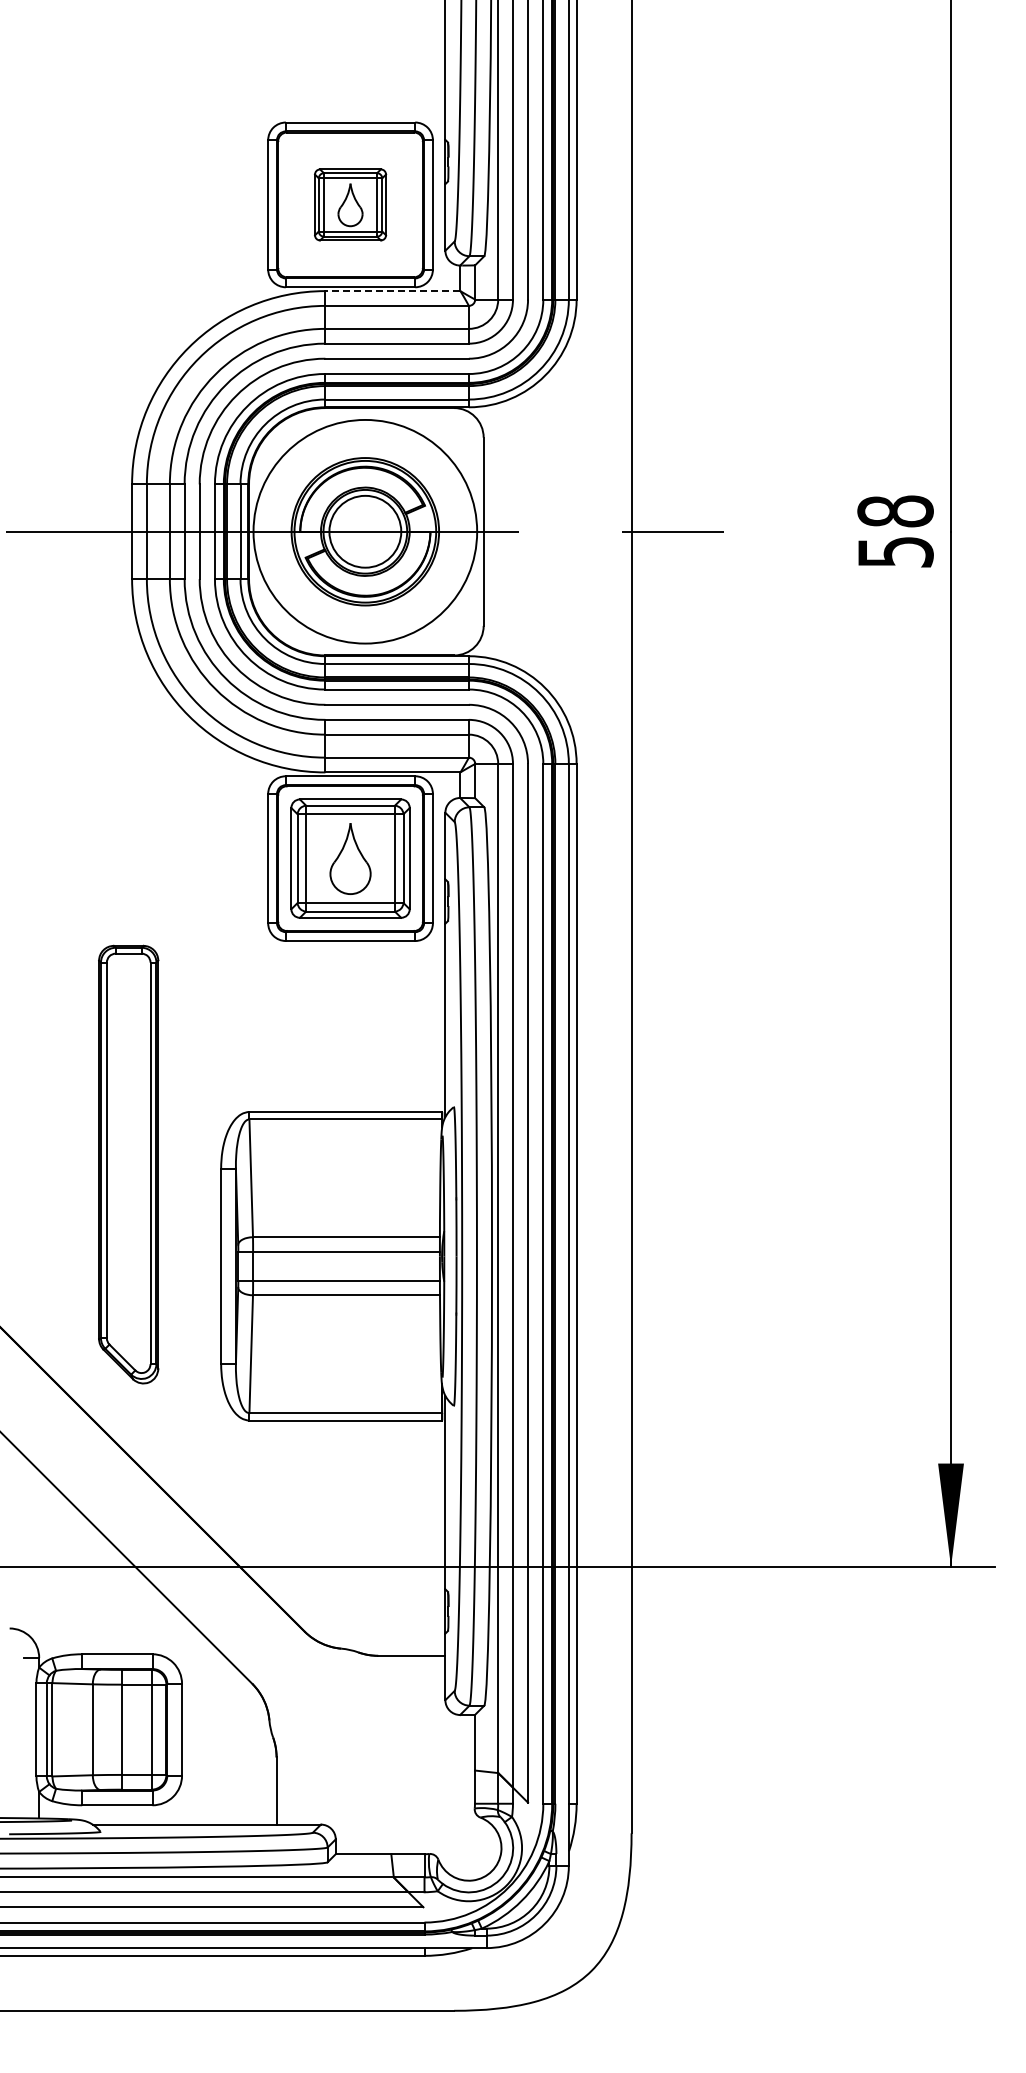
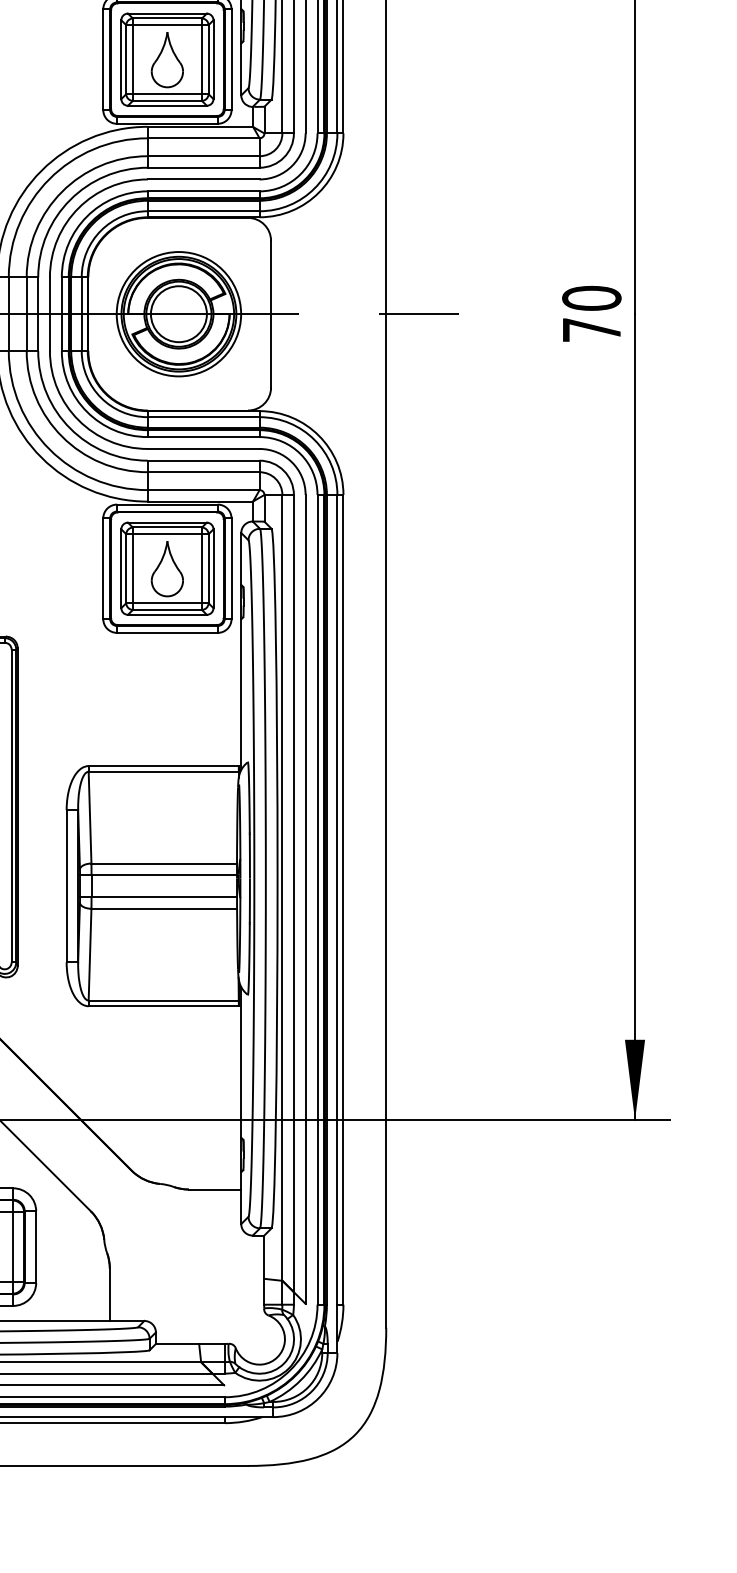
part: (350, 204) -> (167, 59), size x1.67
line: (392, 291) -> (200, 127), dashed -> solid
circle: (365, 531) -> (179, 314), size x0.71
text: (895, 531) -> (591, 314), 58 -> 70

